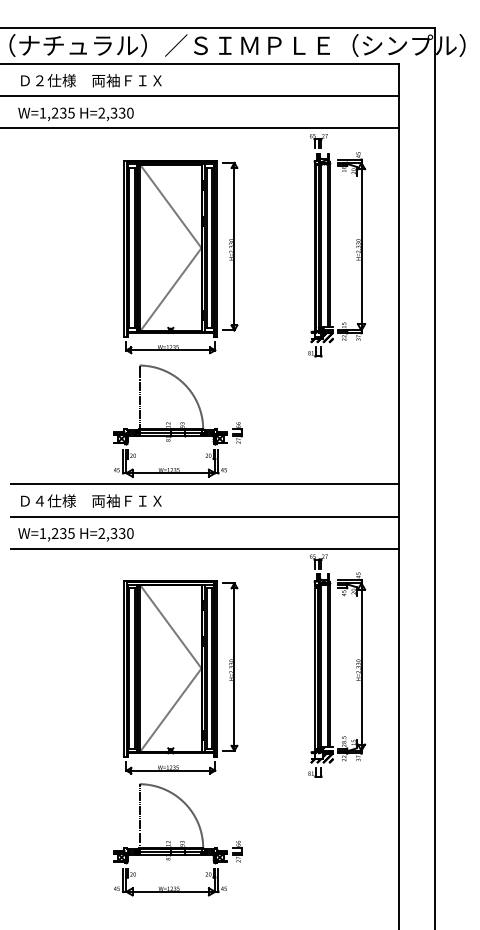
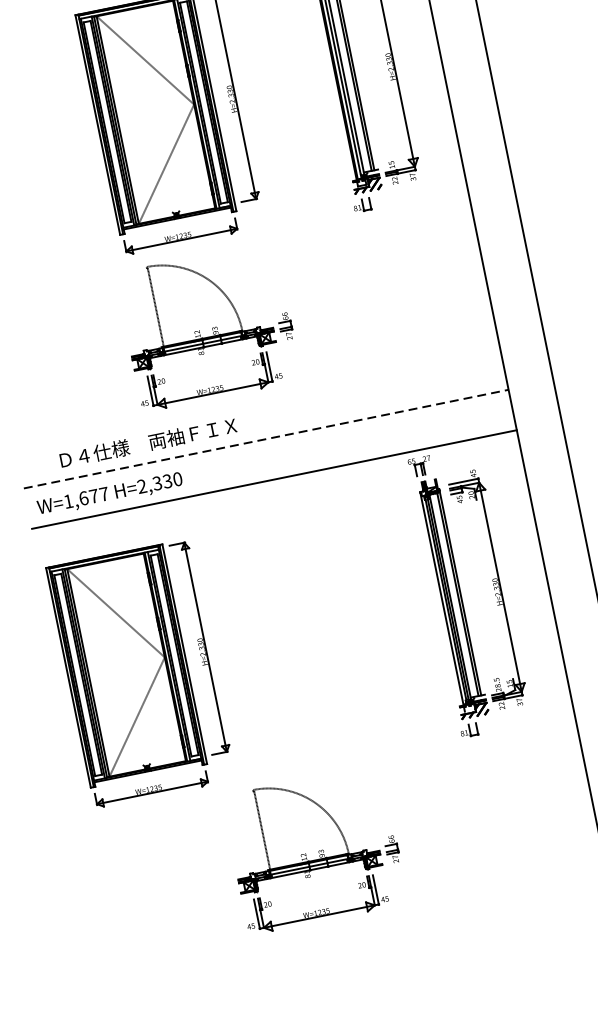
line: (204, 484) -> (257, 399), removed
text: (91, 500) -> (148, 442), moved
line: (205, 516) -> (267, 438), solid -> dashed
text: (62, 533) -> (92, 496), W=1,235 -> W=1,677
part: (180, 677) -> (140, 674), moved

